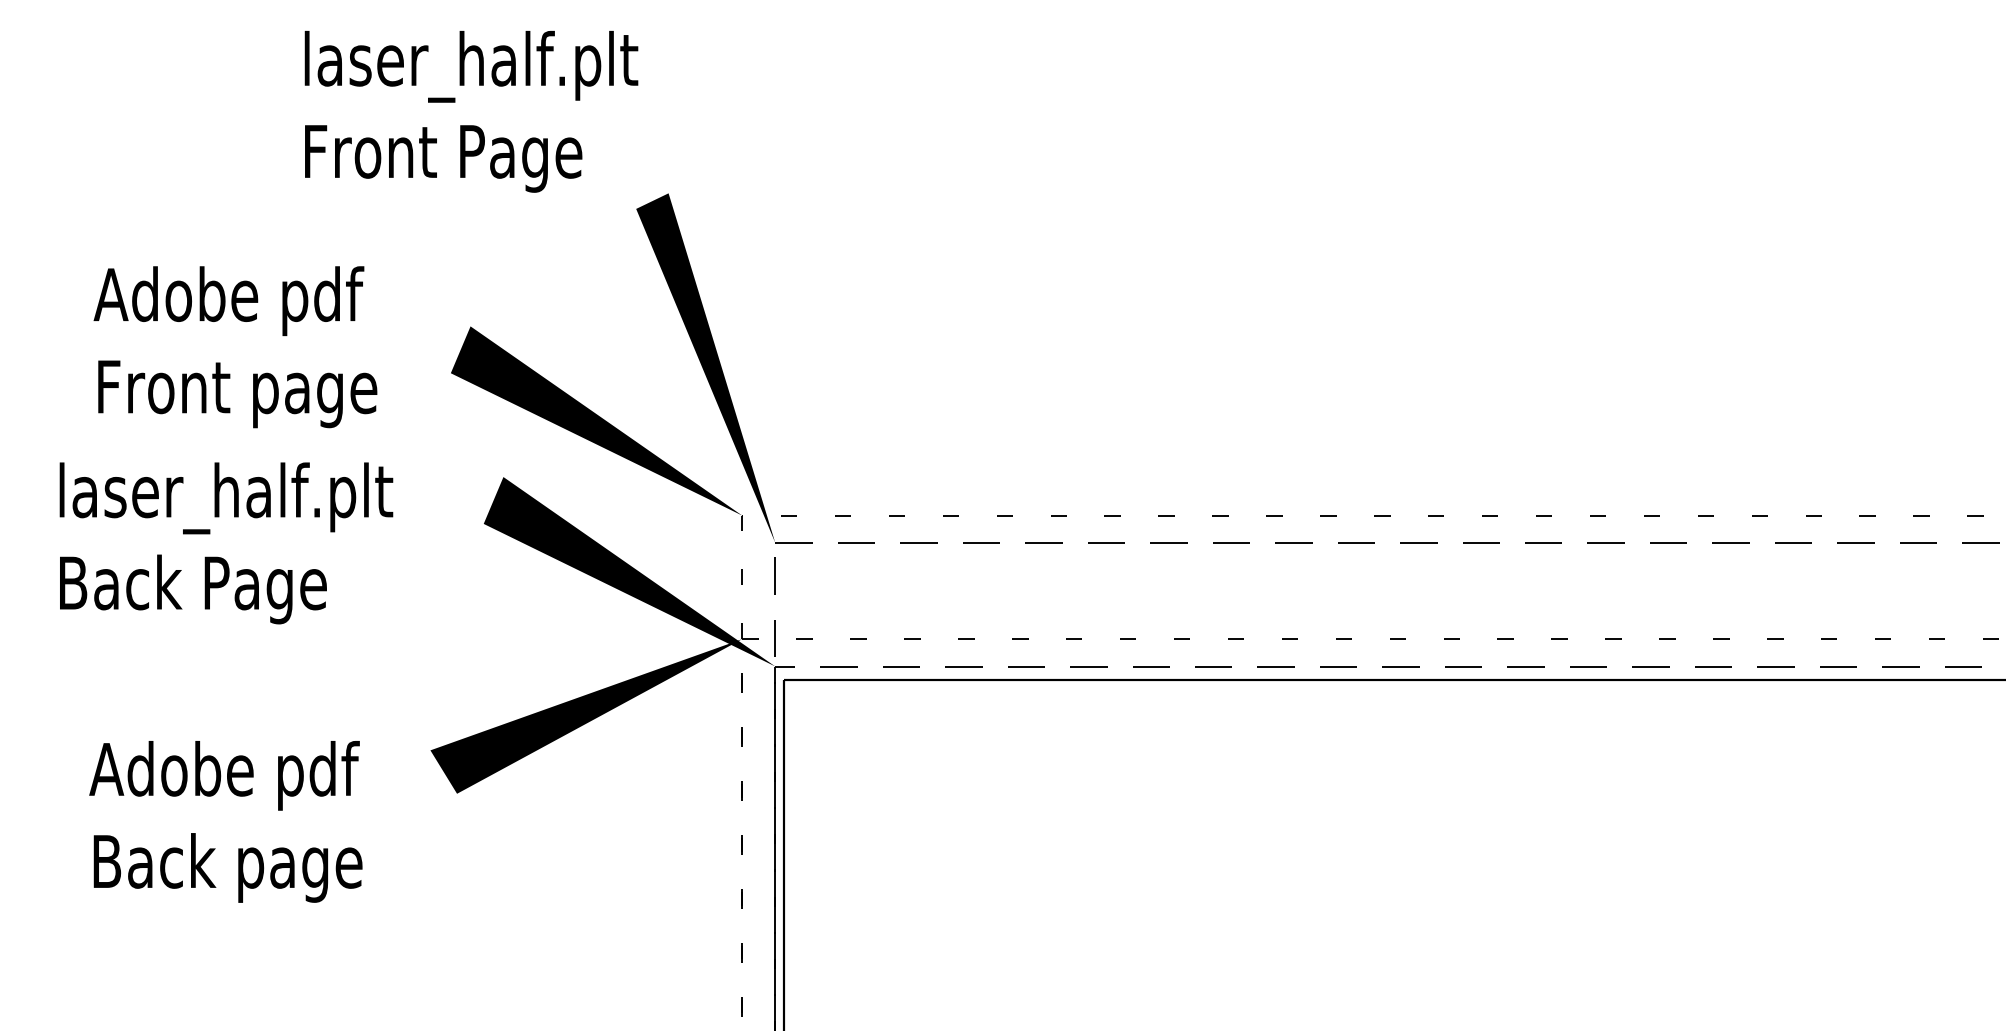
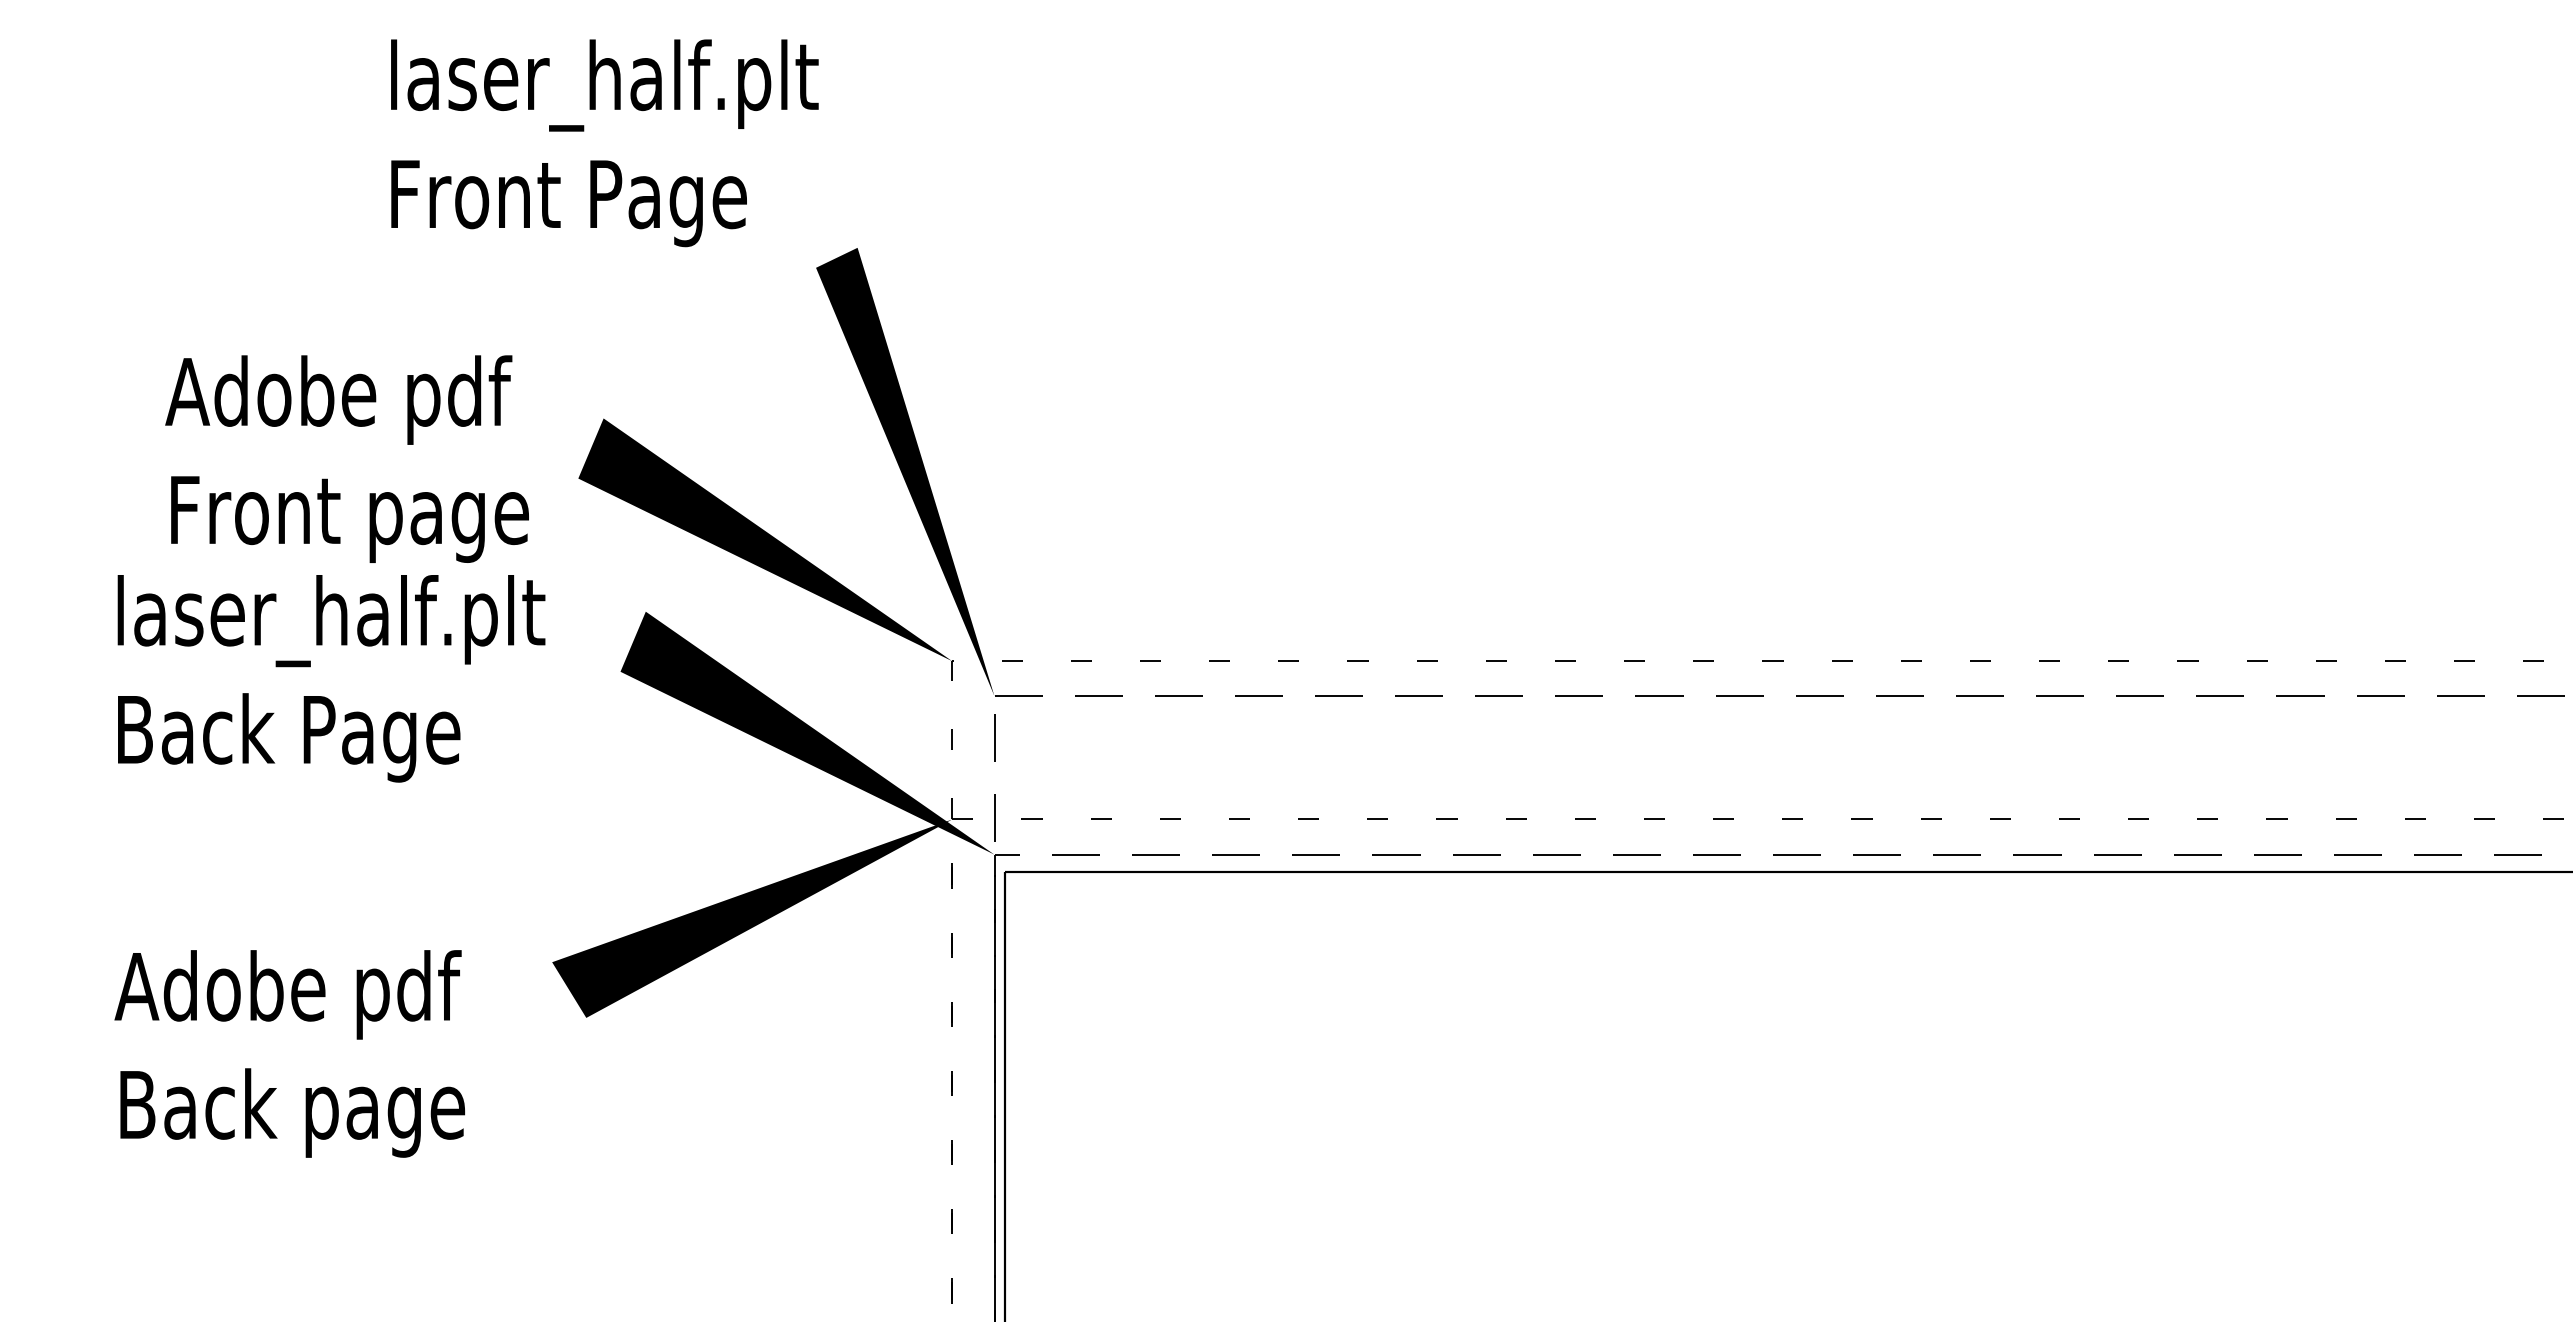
text: (234, 346) -> (346, 458), moved
text: (226, 543) -> (331, 678), moved

